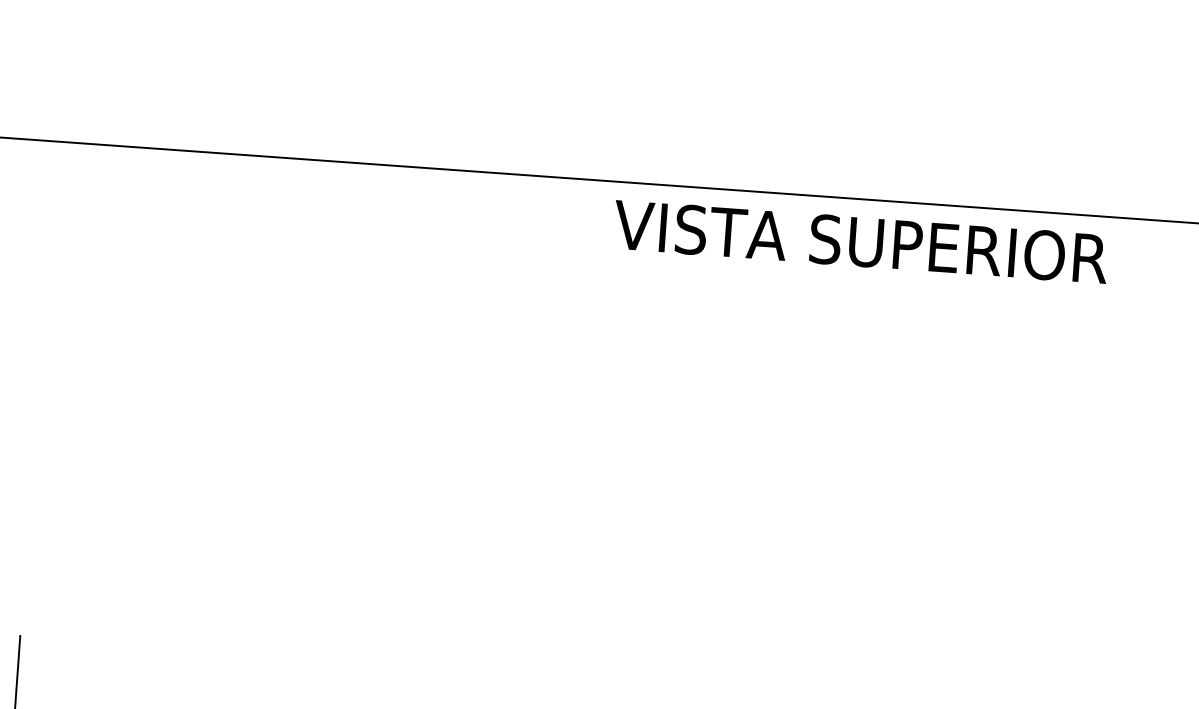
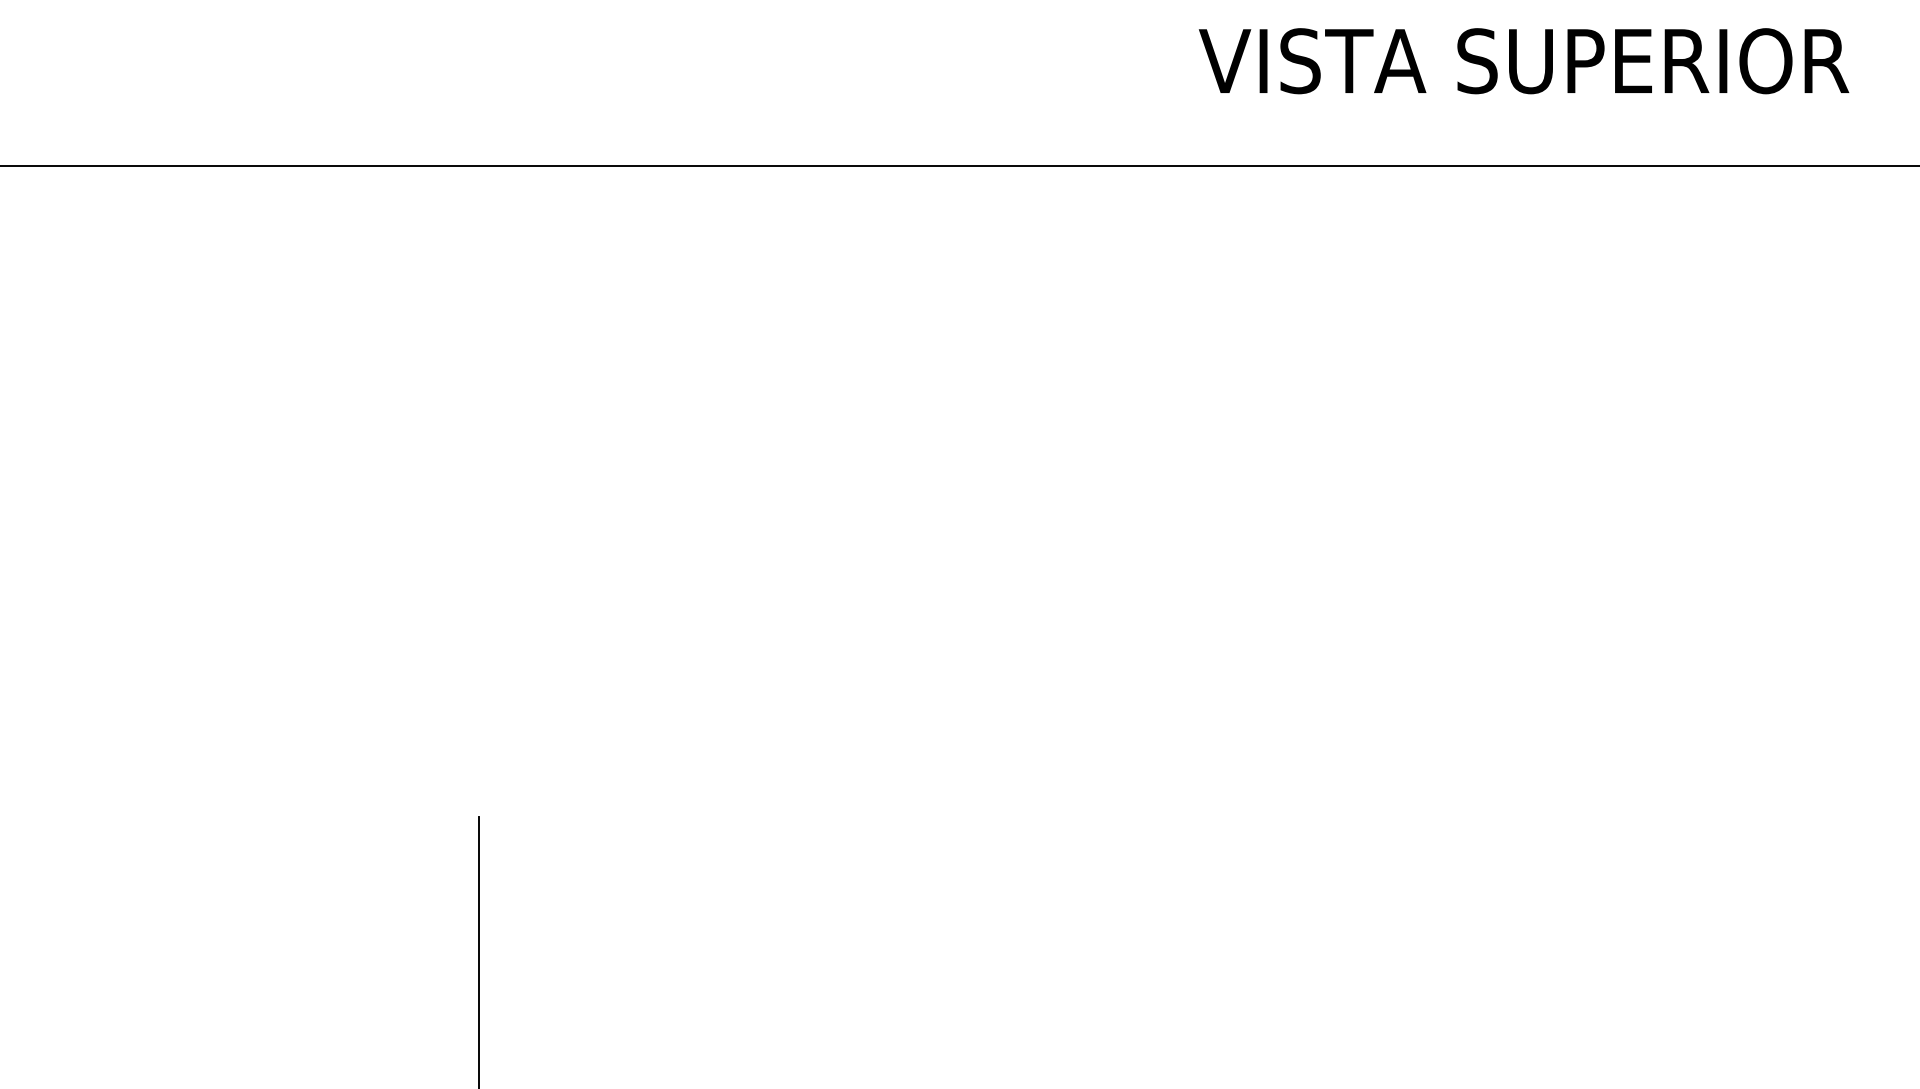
text: (861, 242) -> (1524, 61), moved

